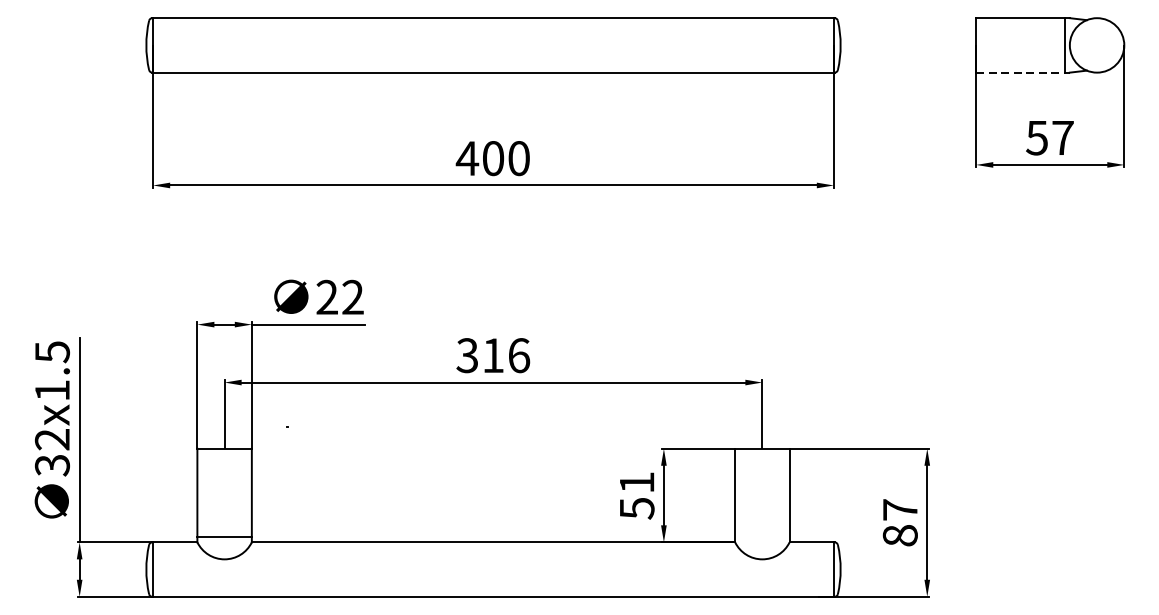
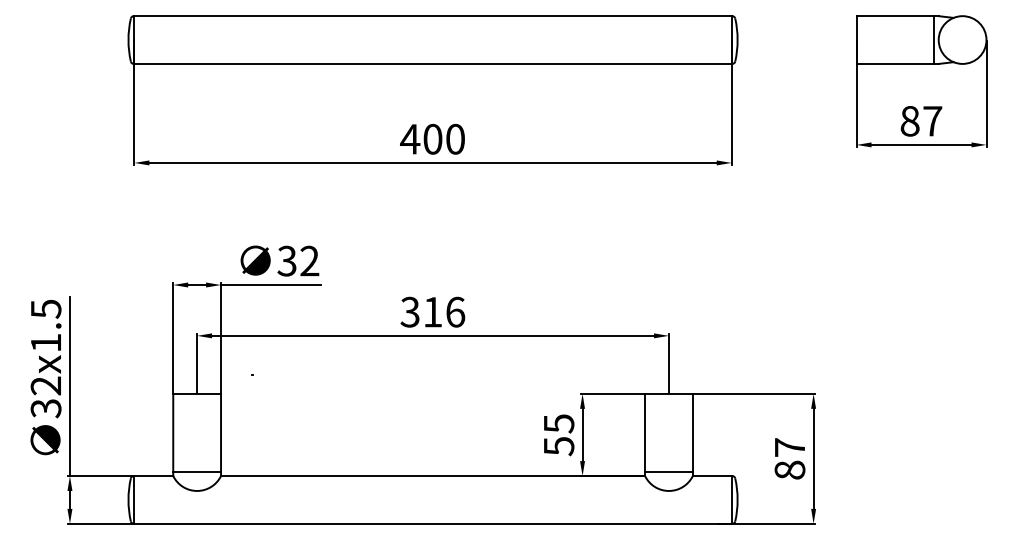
line: (1024, 72) -> (898, 63), dashed -> solid
text: (1036, 138) -> (909, 121), 57 -> 87
text: (326, 297) -> (286, 261), 22 -> 32
text: (637, 482) -> (559, 423), 51 -> 55
line: (761, 537) -> (668, 471), added

